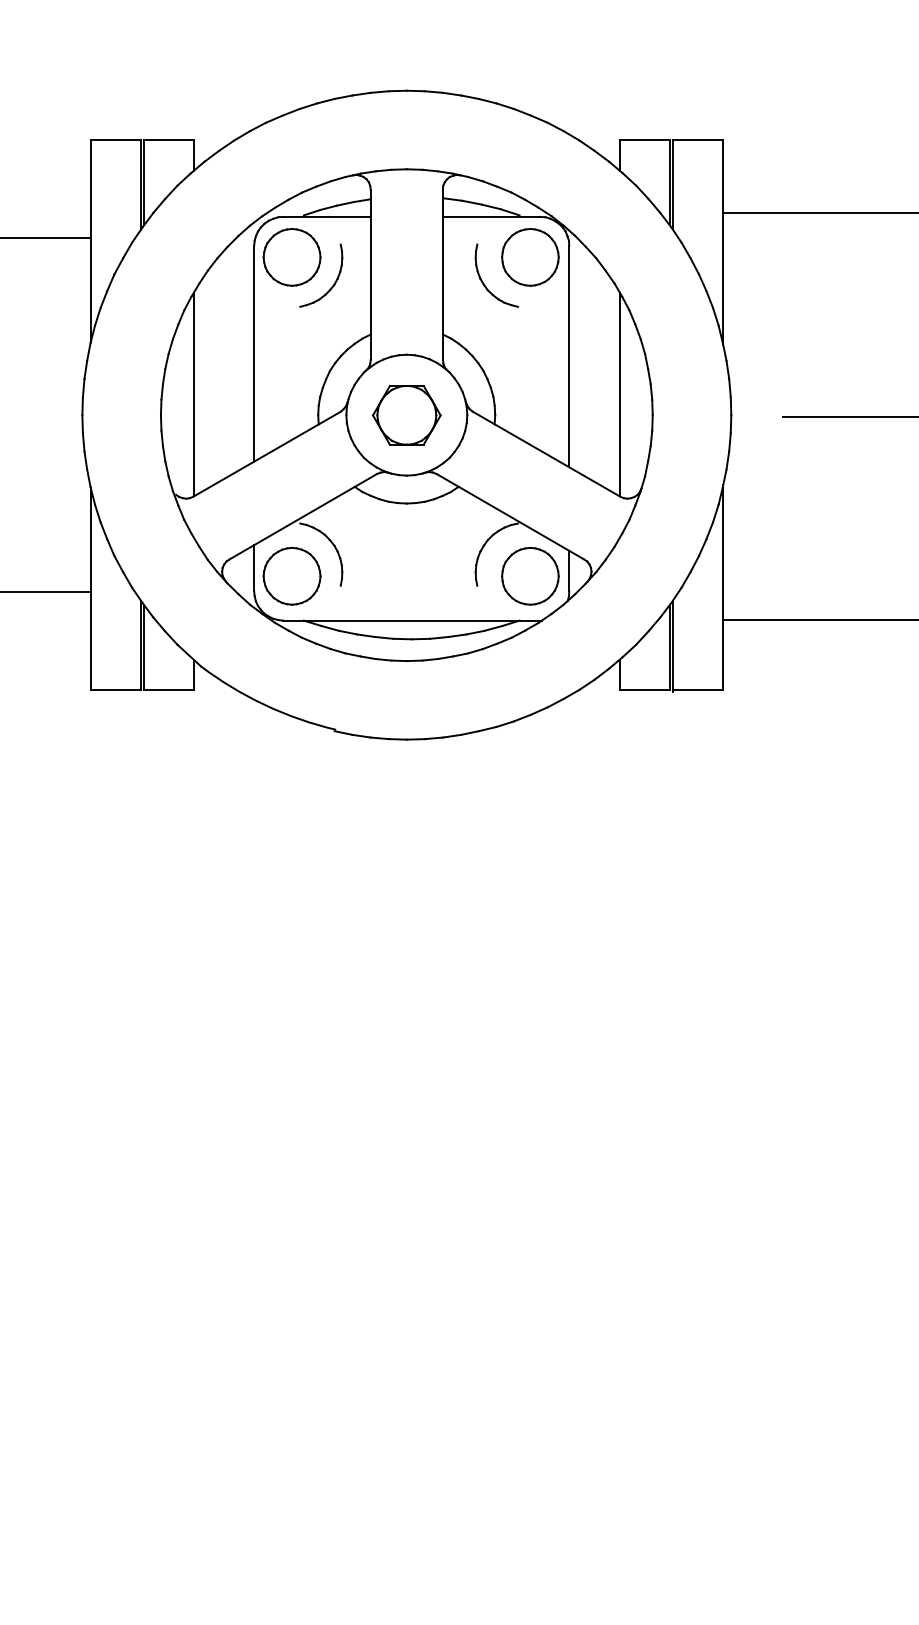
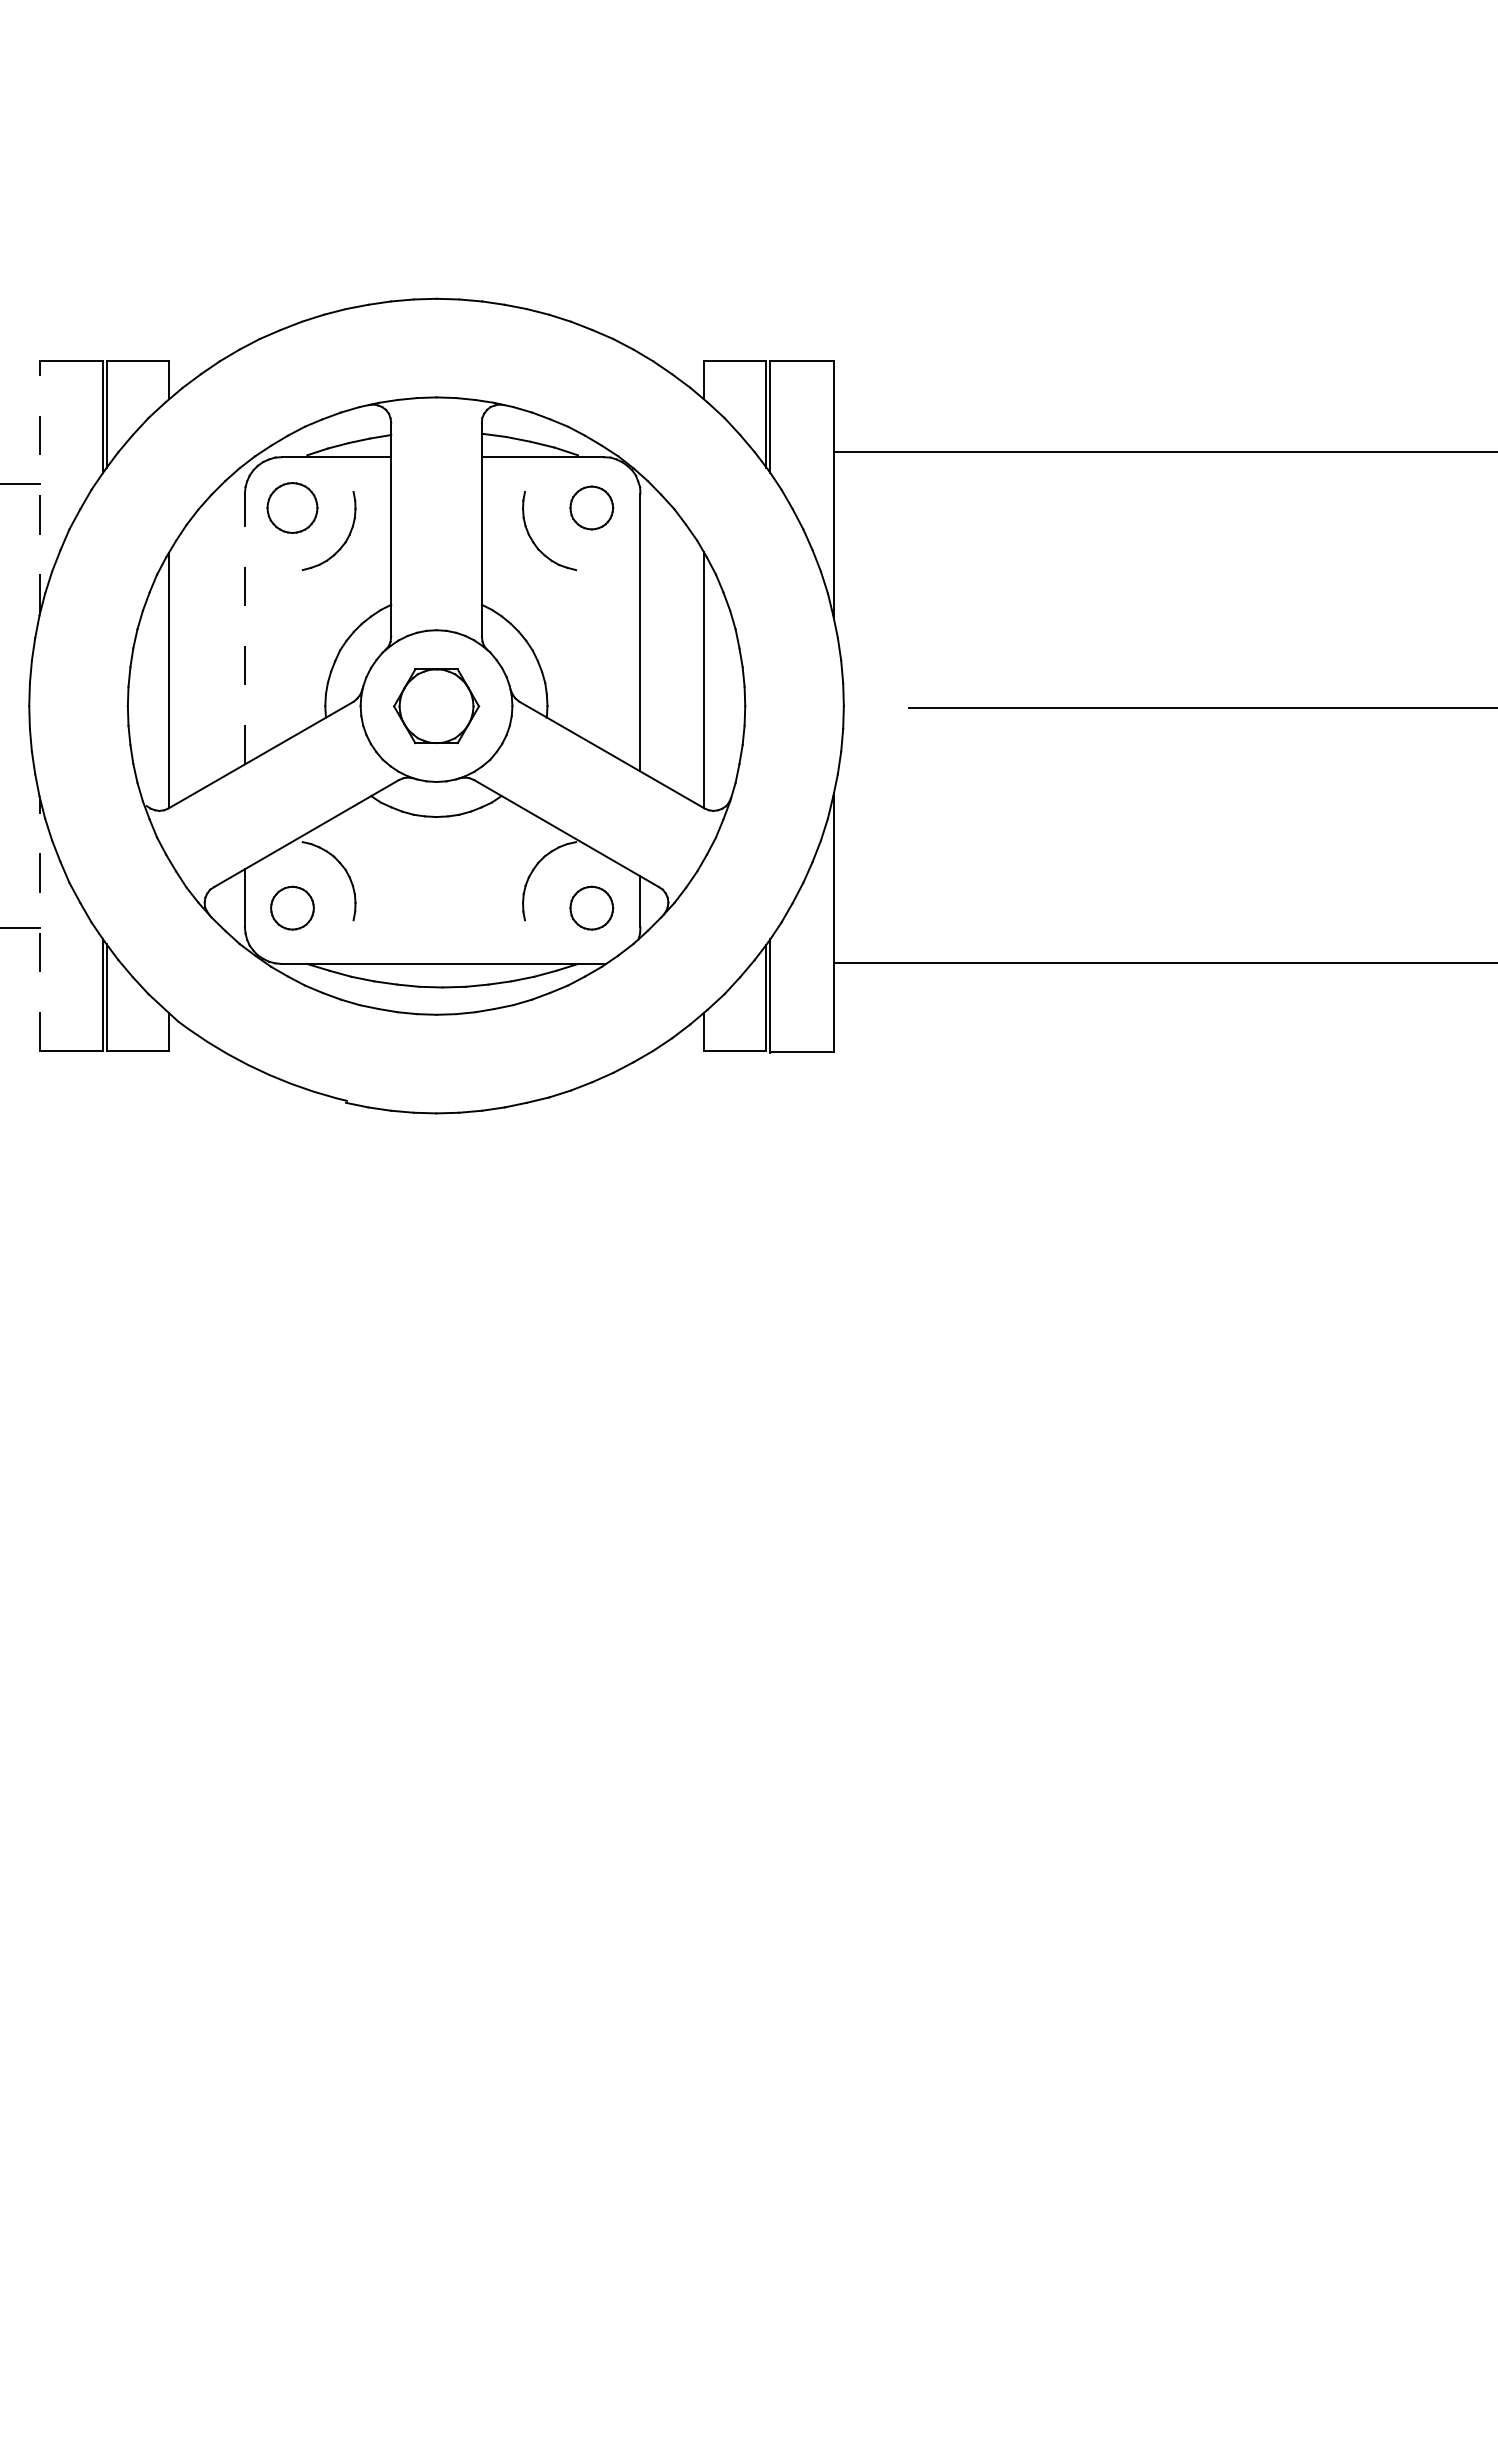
line: (90, 240) -> (39, 486), solid -> dashed
part: (292, 256) -> (292, 507), size x0.7
part: (530, 256) -> (591, 507), size x0.6
line: (253, 354) -> (244, 629), solid -> dashed
part: (292, 575) -> (292, 907), size x0.6
part: (530, 575) -> (591, 907), size x0.6
line: (90, 589) -> (39, 924), solid -> dashed

